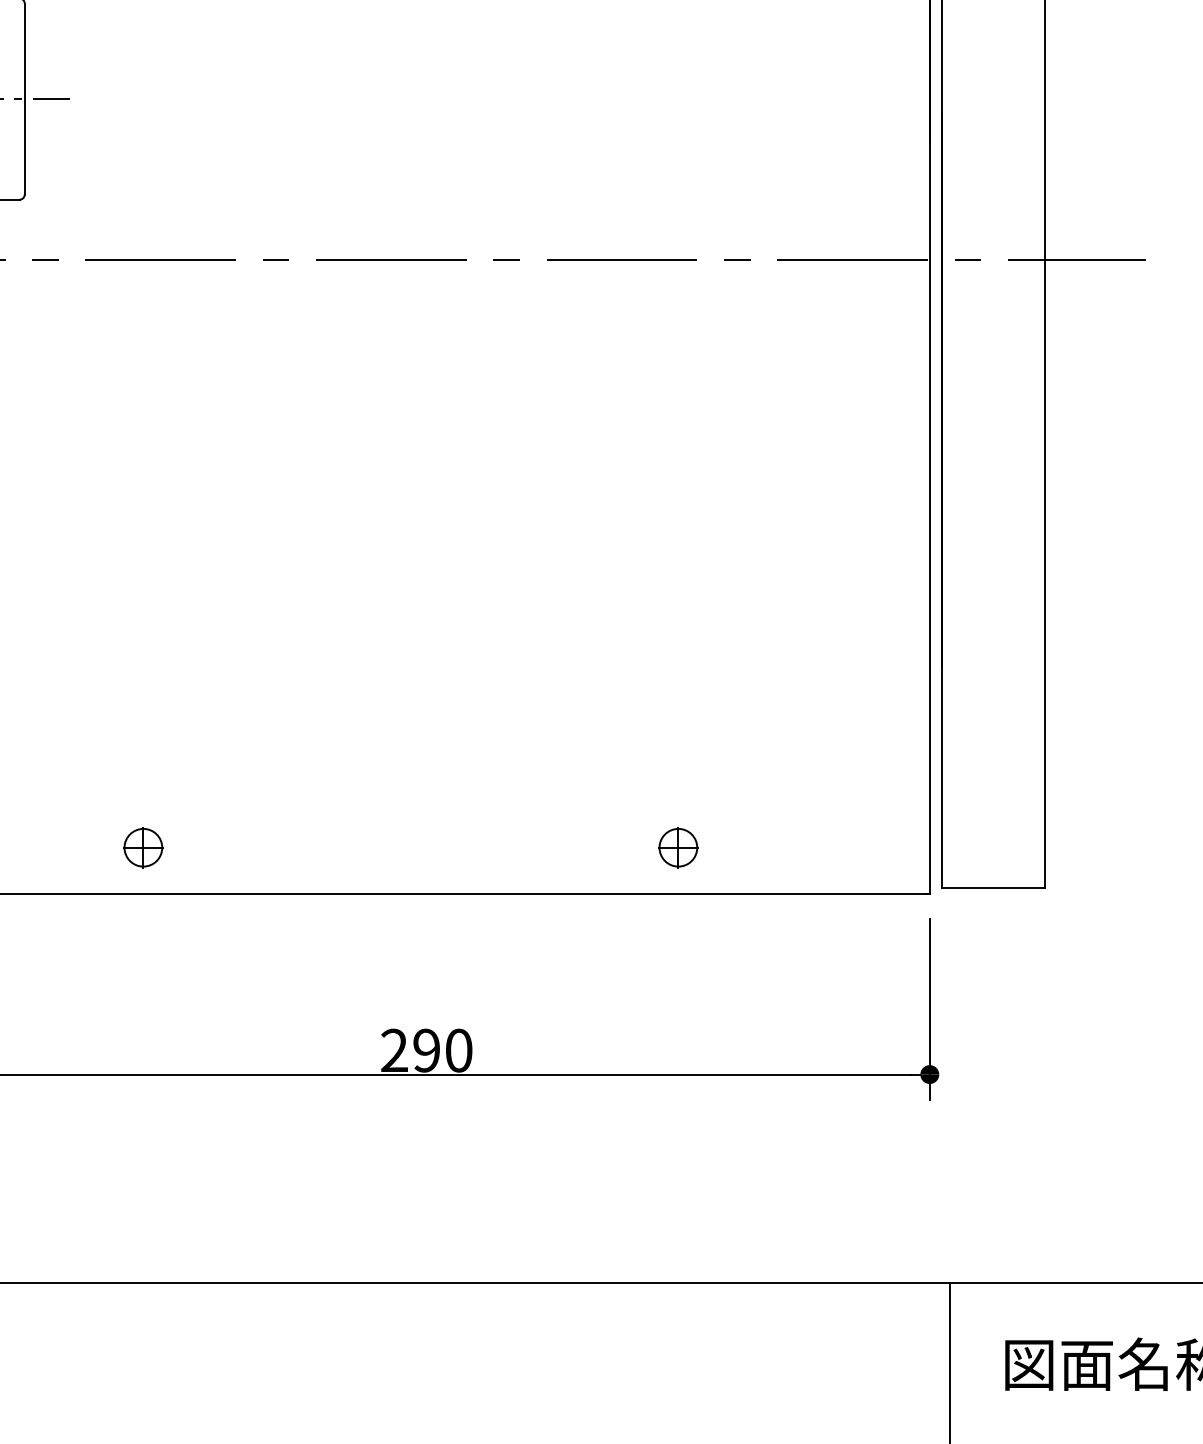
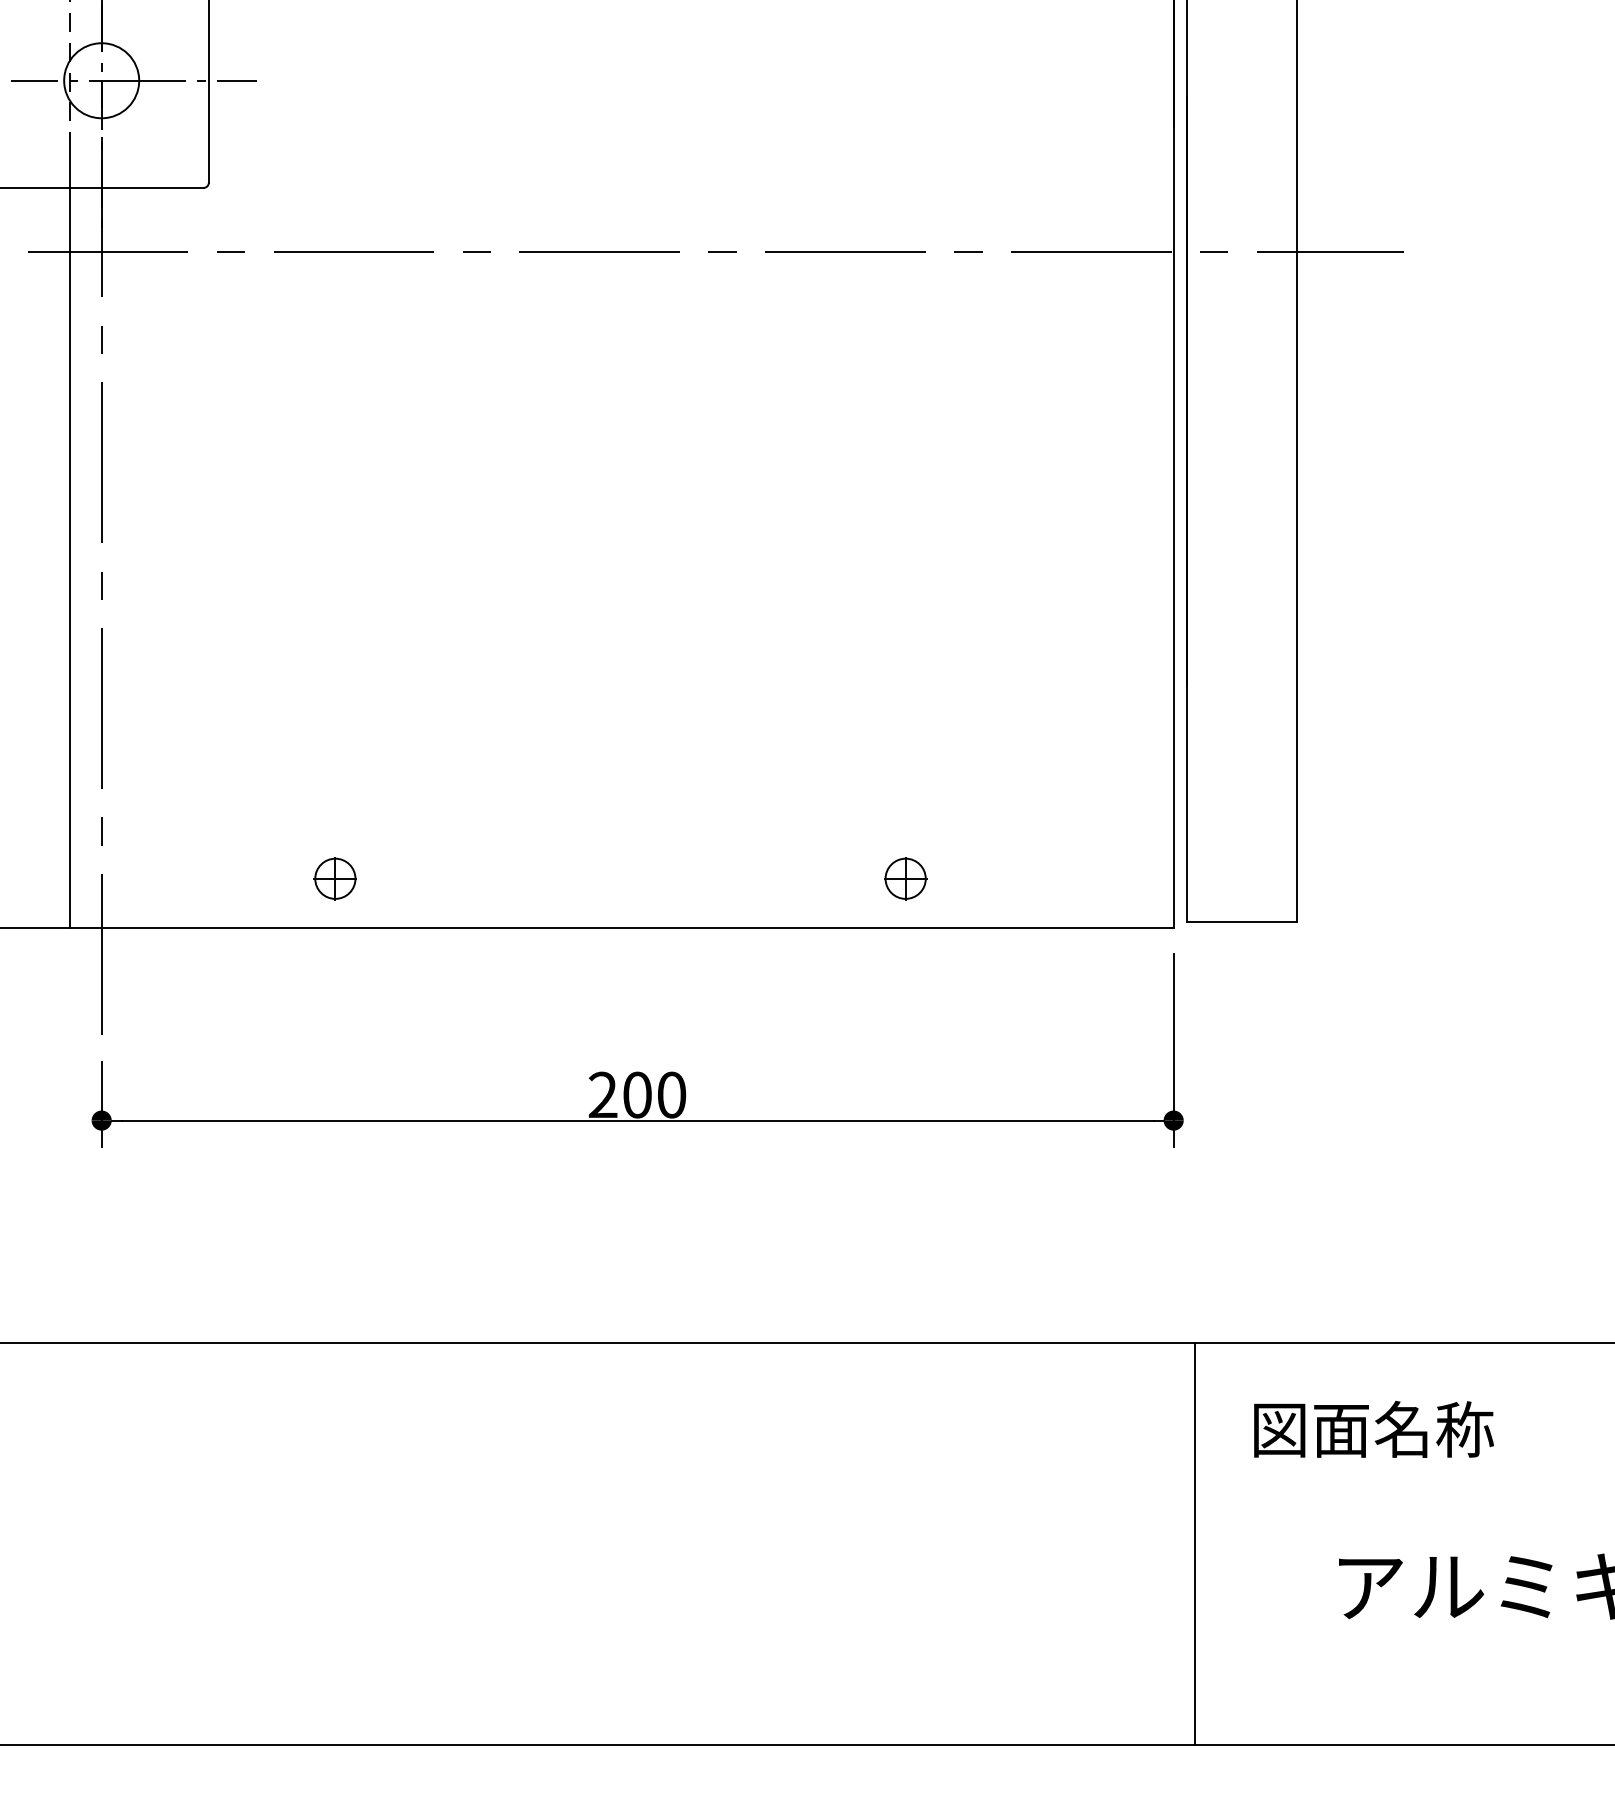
text: (426, 1050) -> (637, 1094), 290 -> 200

